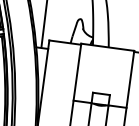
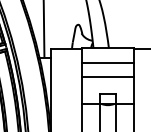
line: (105, 61) -> (107, 62), added
line: (103, 76) -> (107, 76), added

